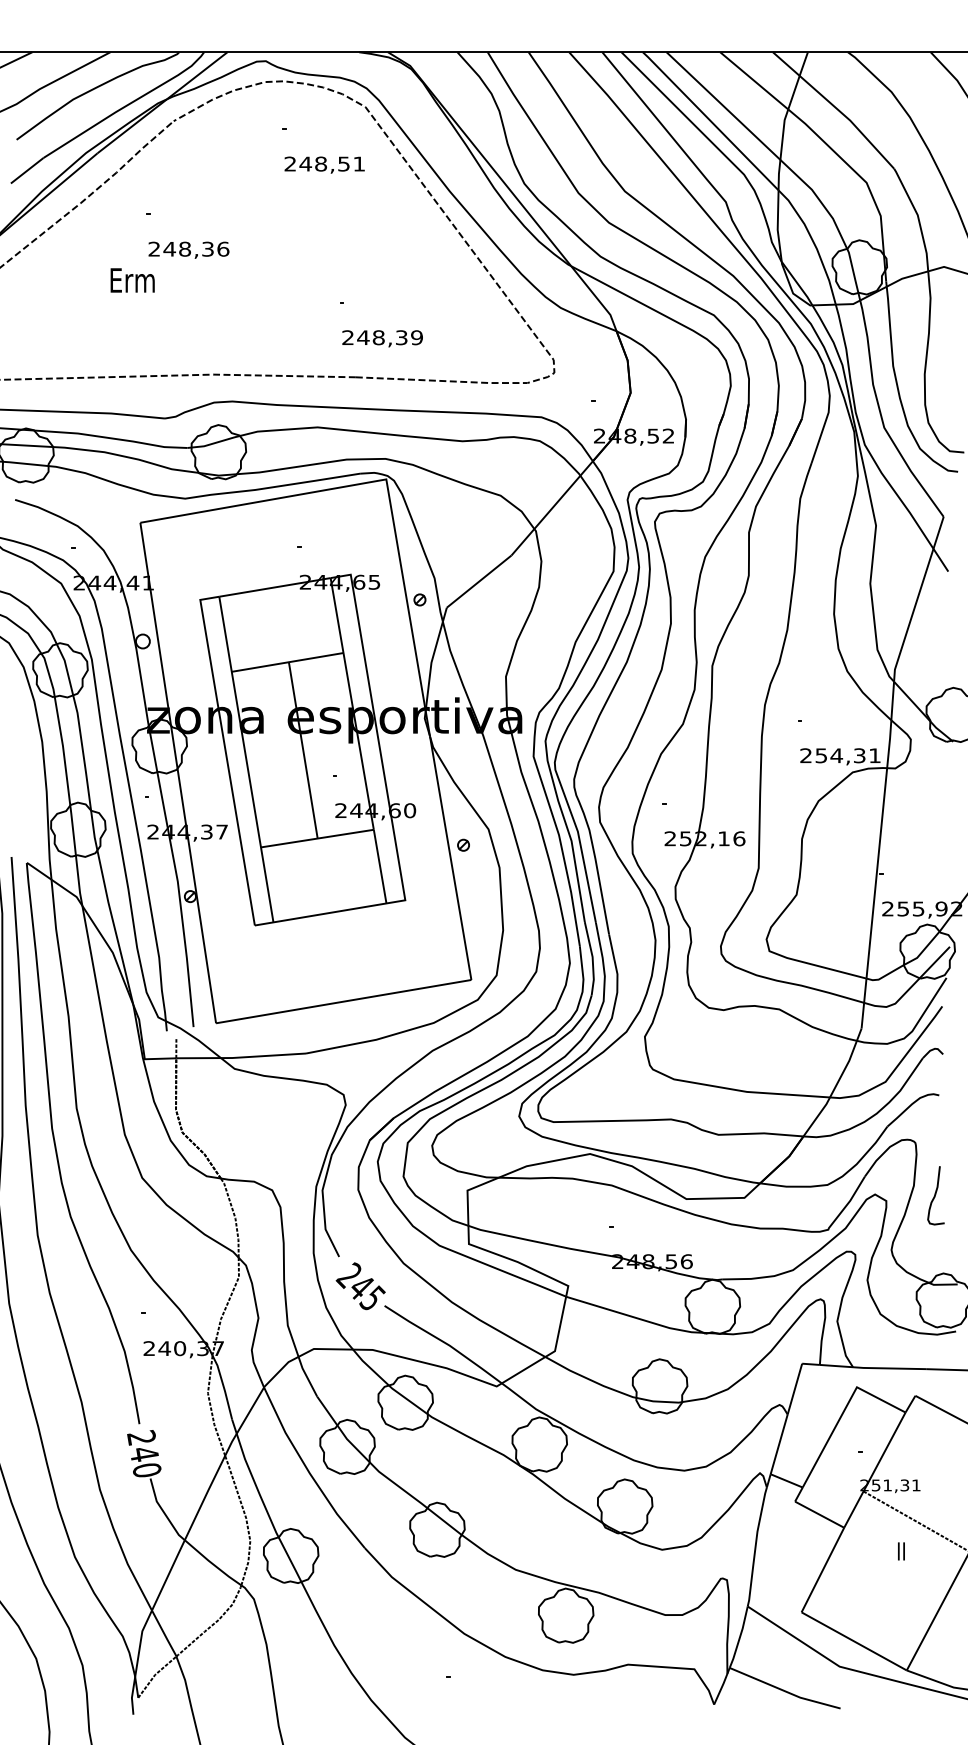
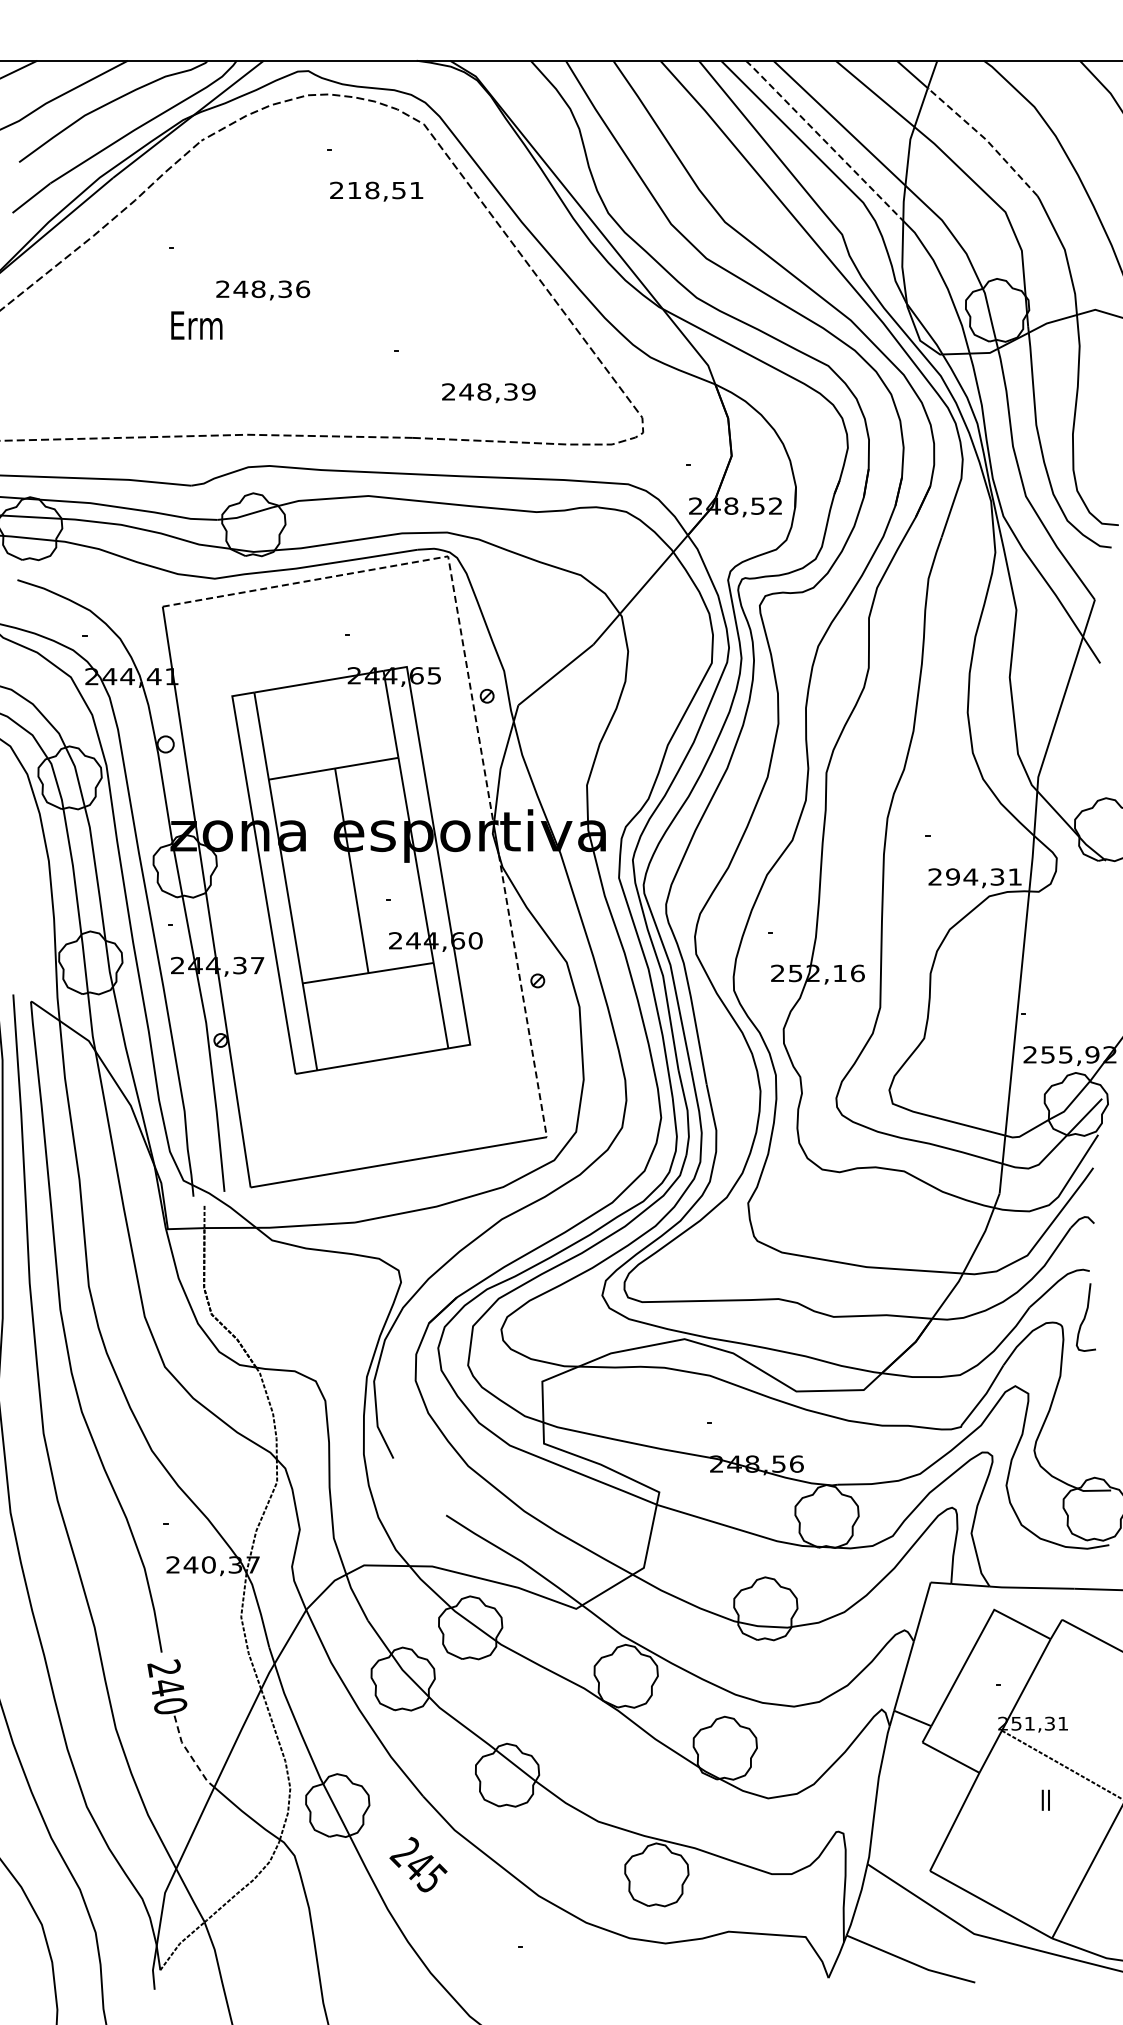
line: (849, 120) -> (985, 139), solid -> dashed
line: (710, 121) -> (824, 140), solid -> dashed
text: (305, 164) -> (354, 190), 248,51 -> 218,51
text: (189, 250) -> (263, 290), moved
text: (132, 280) -> (196, 325), moved
text: (382, 339) -> (488, 393), moved
line: (379, 480) -> (440, 557), solid -> dashed
text: (820, 755) -> (952, 876), 254,31 -> 294,31
line: (450, 858) -> (522, 996), solid -> dashed
curve: (935, 1195) -> (1085, 1317), moved
text: (360, 1286) -> (418, 1864), moved
line: (163, 1511) -> (189, 1754), solid -> dashed

